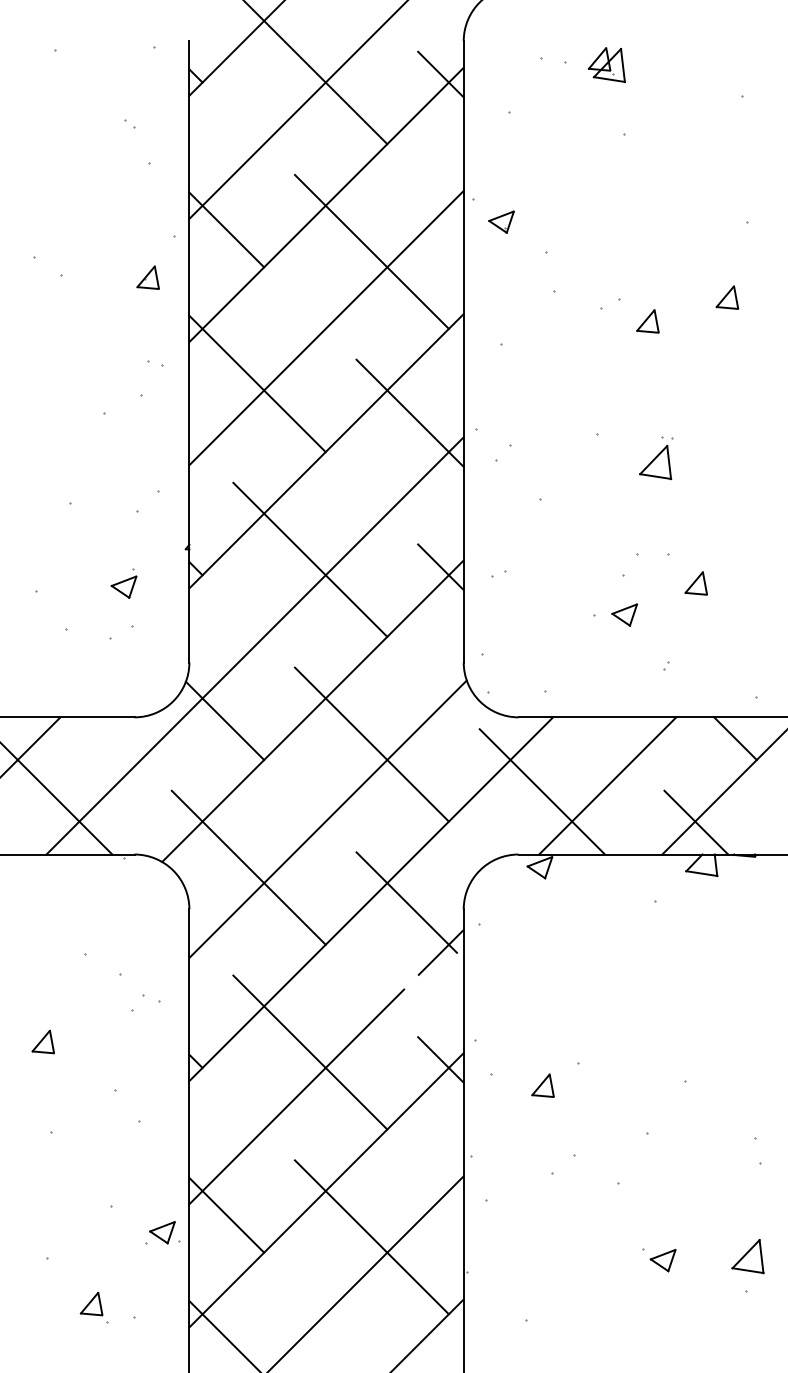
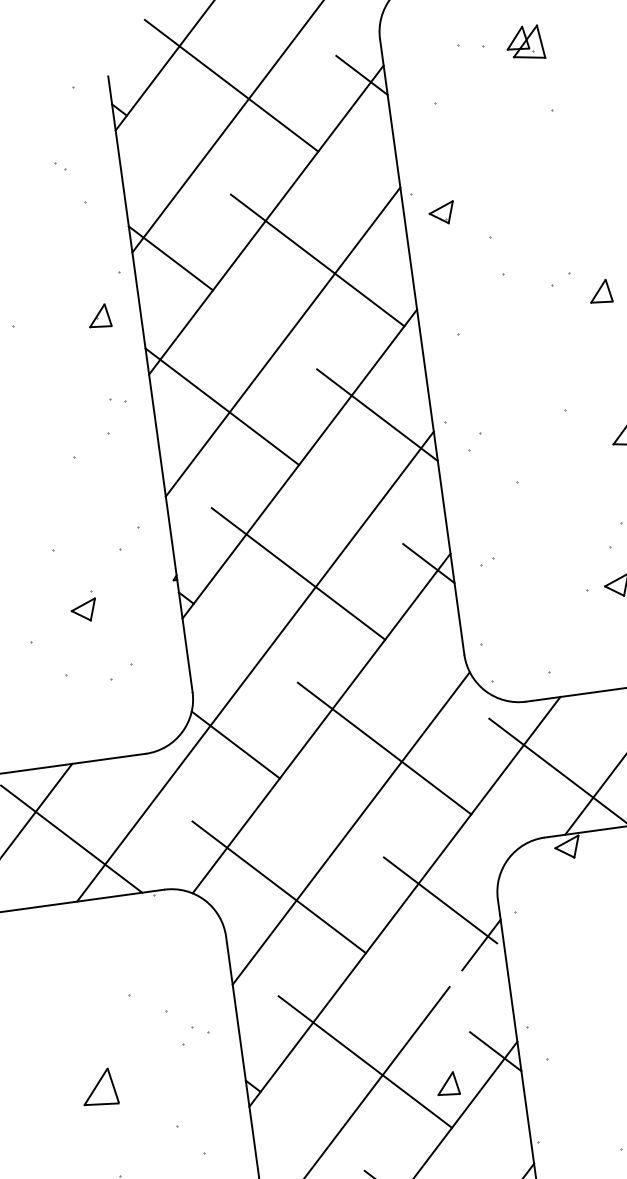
part: (123, 583) -> (83, 607), moved
part: (42, 1041) -> (98, 1087), size x1.6
part: (542, 1085) -> (447, 1084), moved

